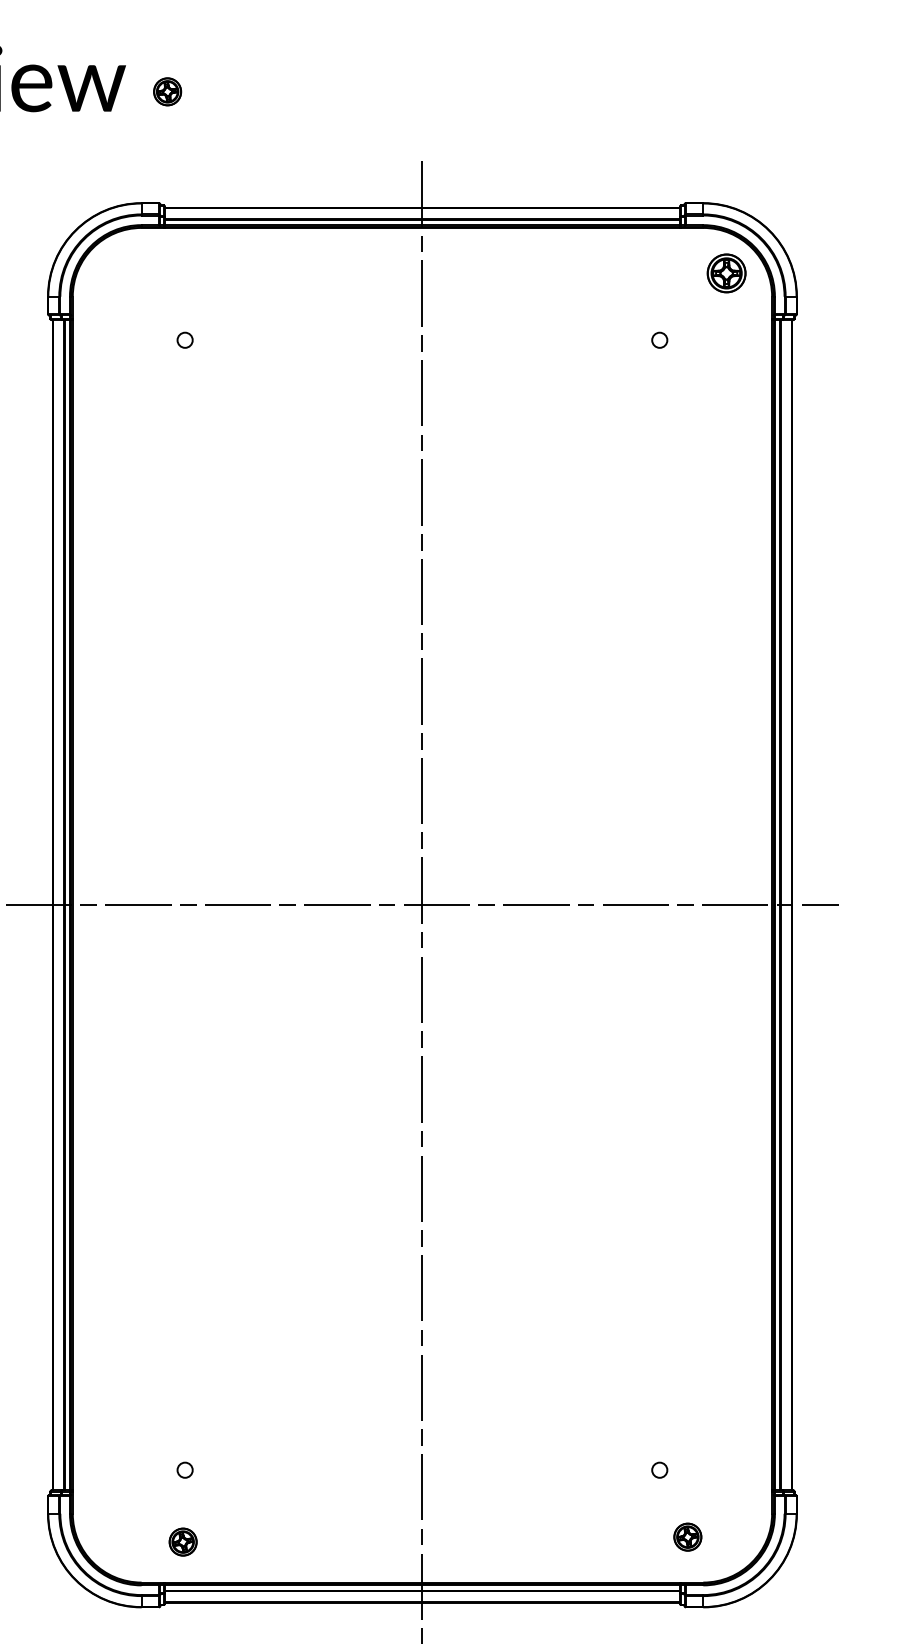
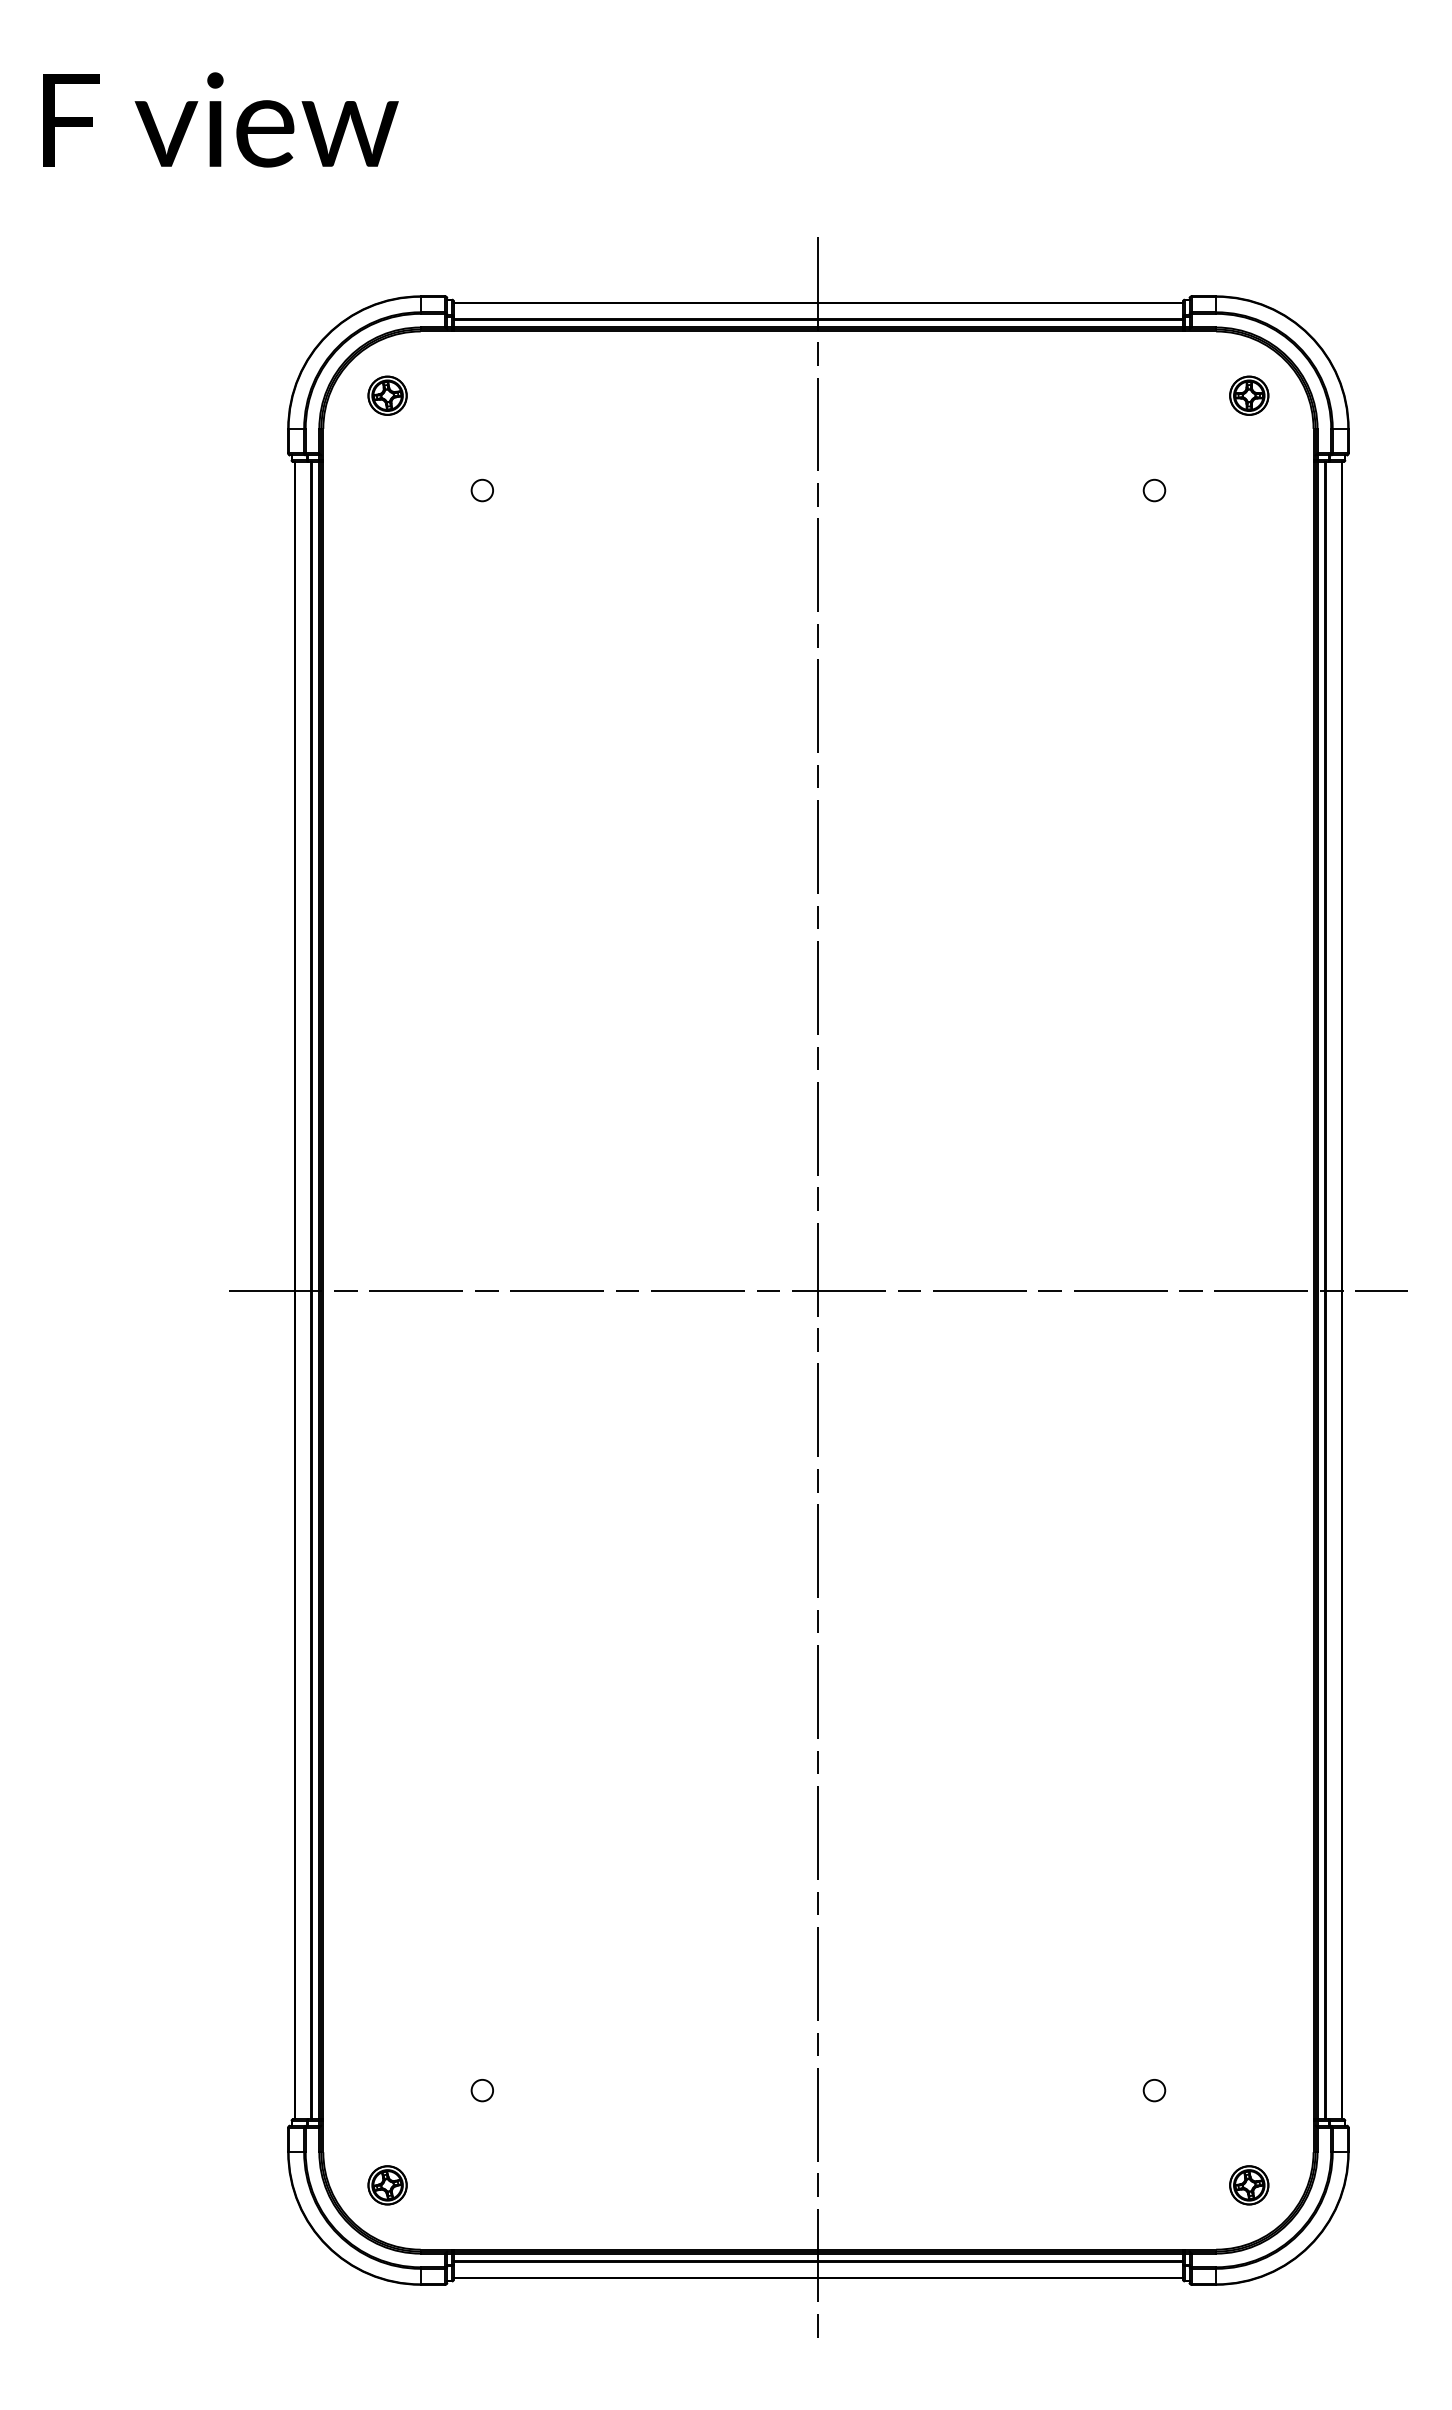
part: (167, 91) -> (387, 395), moved
part: (726, 273) -> (1249, 395), size x0.71
part: (688, 1537) -> (1249, 2185), moved
part: (183, 1542) -> (387, 2185), moved

